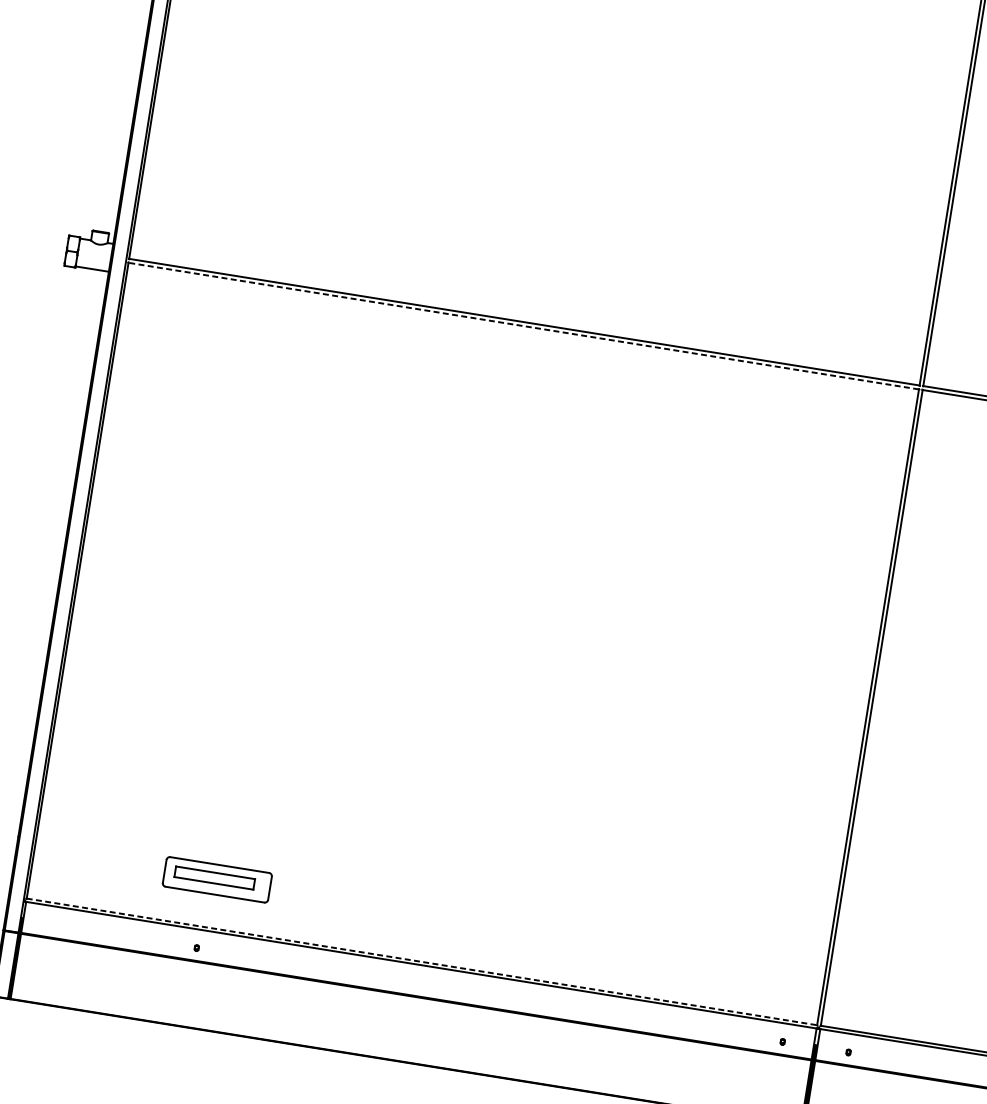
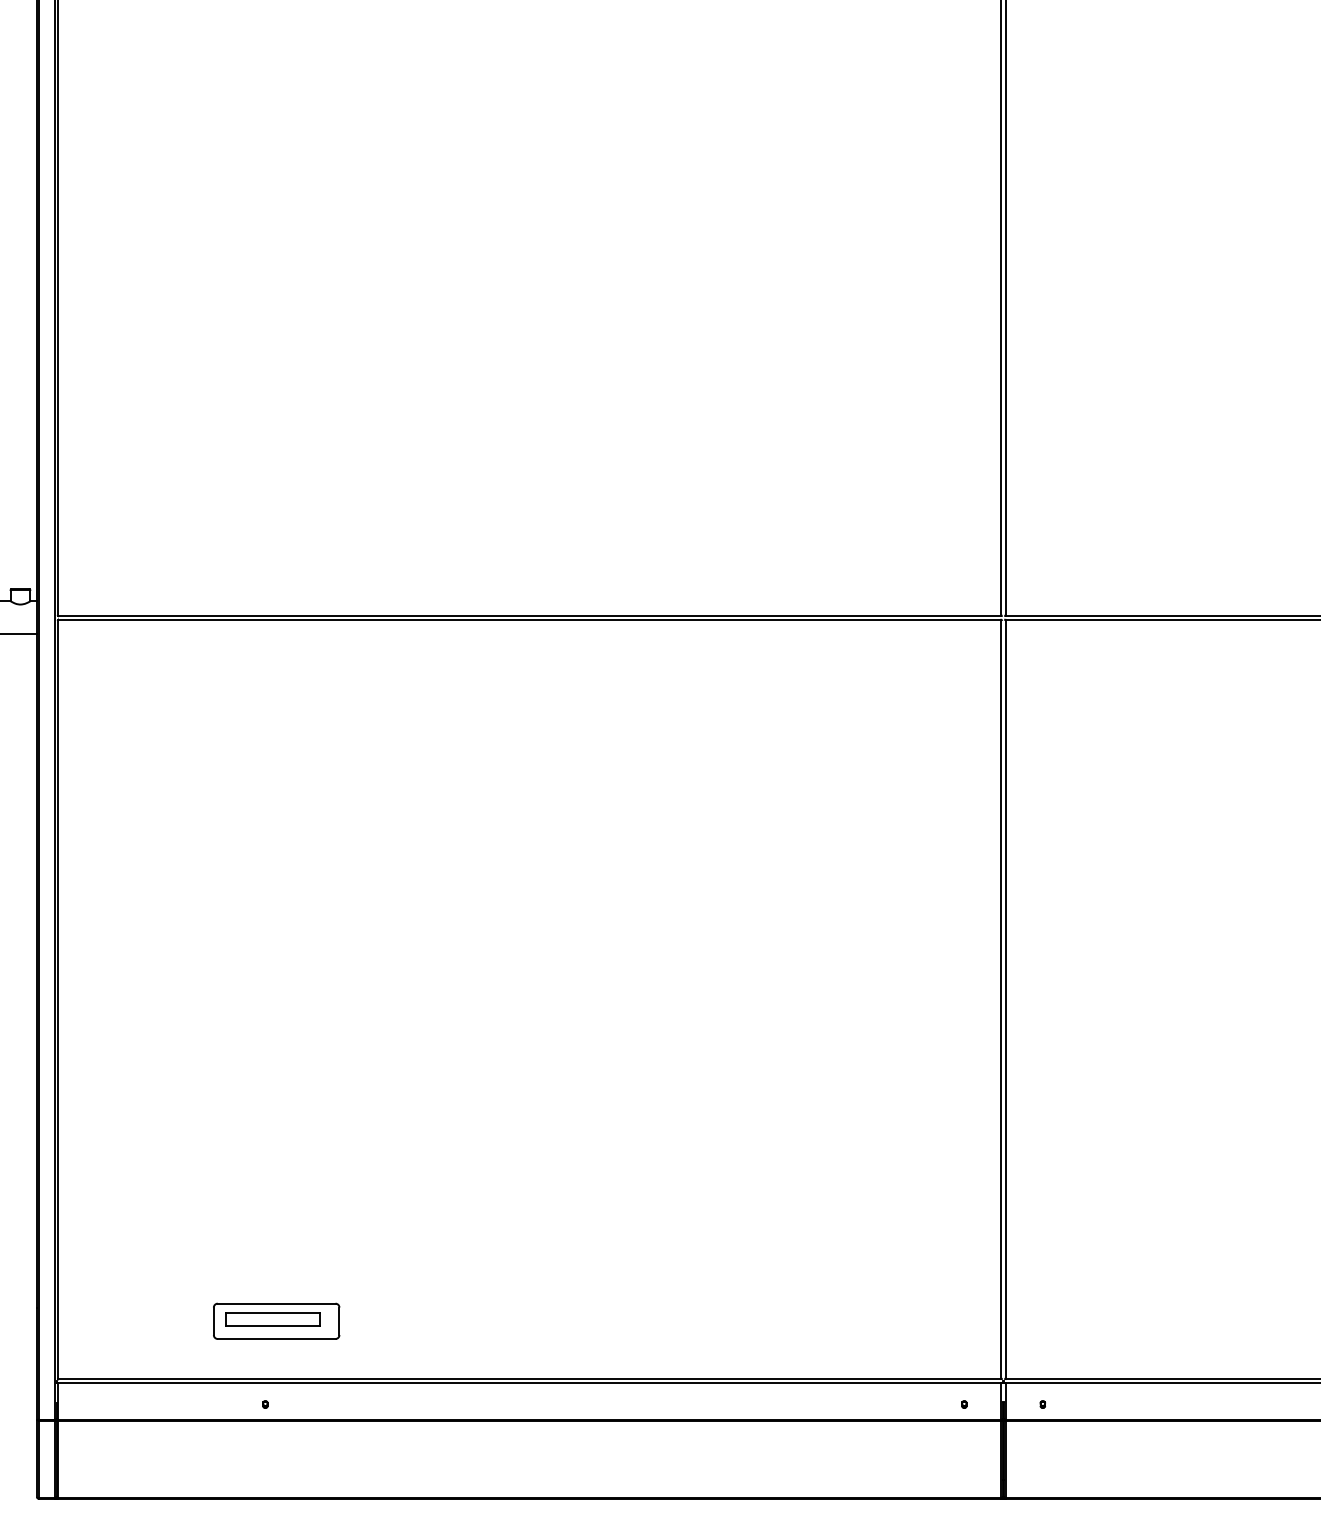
line: (523, 326) -> (529, 620), dashed -> solid
line: (422, 961) -> (530, 1378), dashed -> solid

